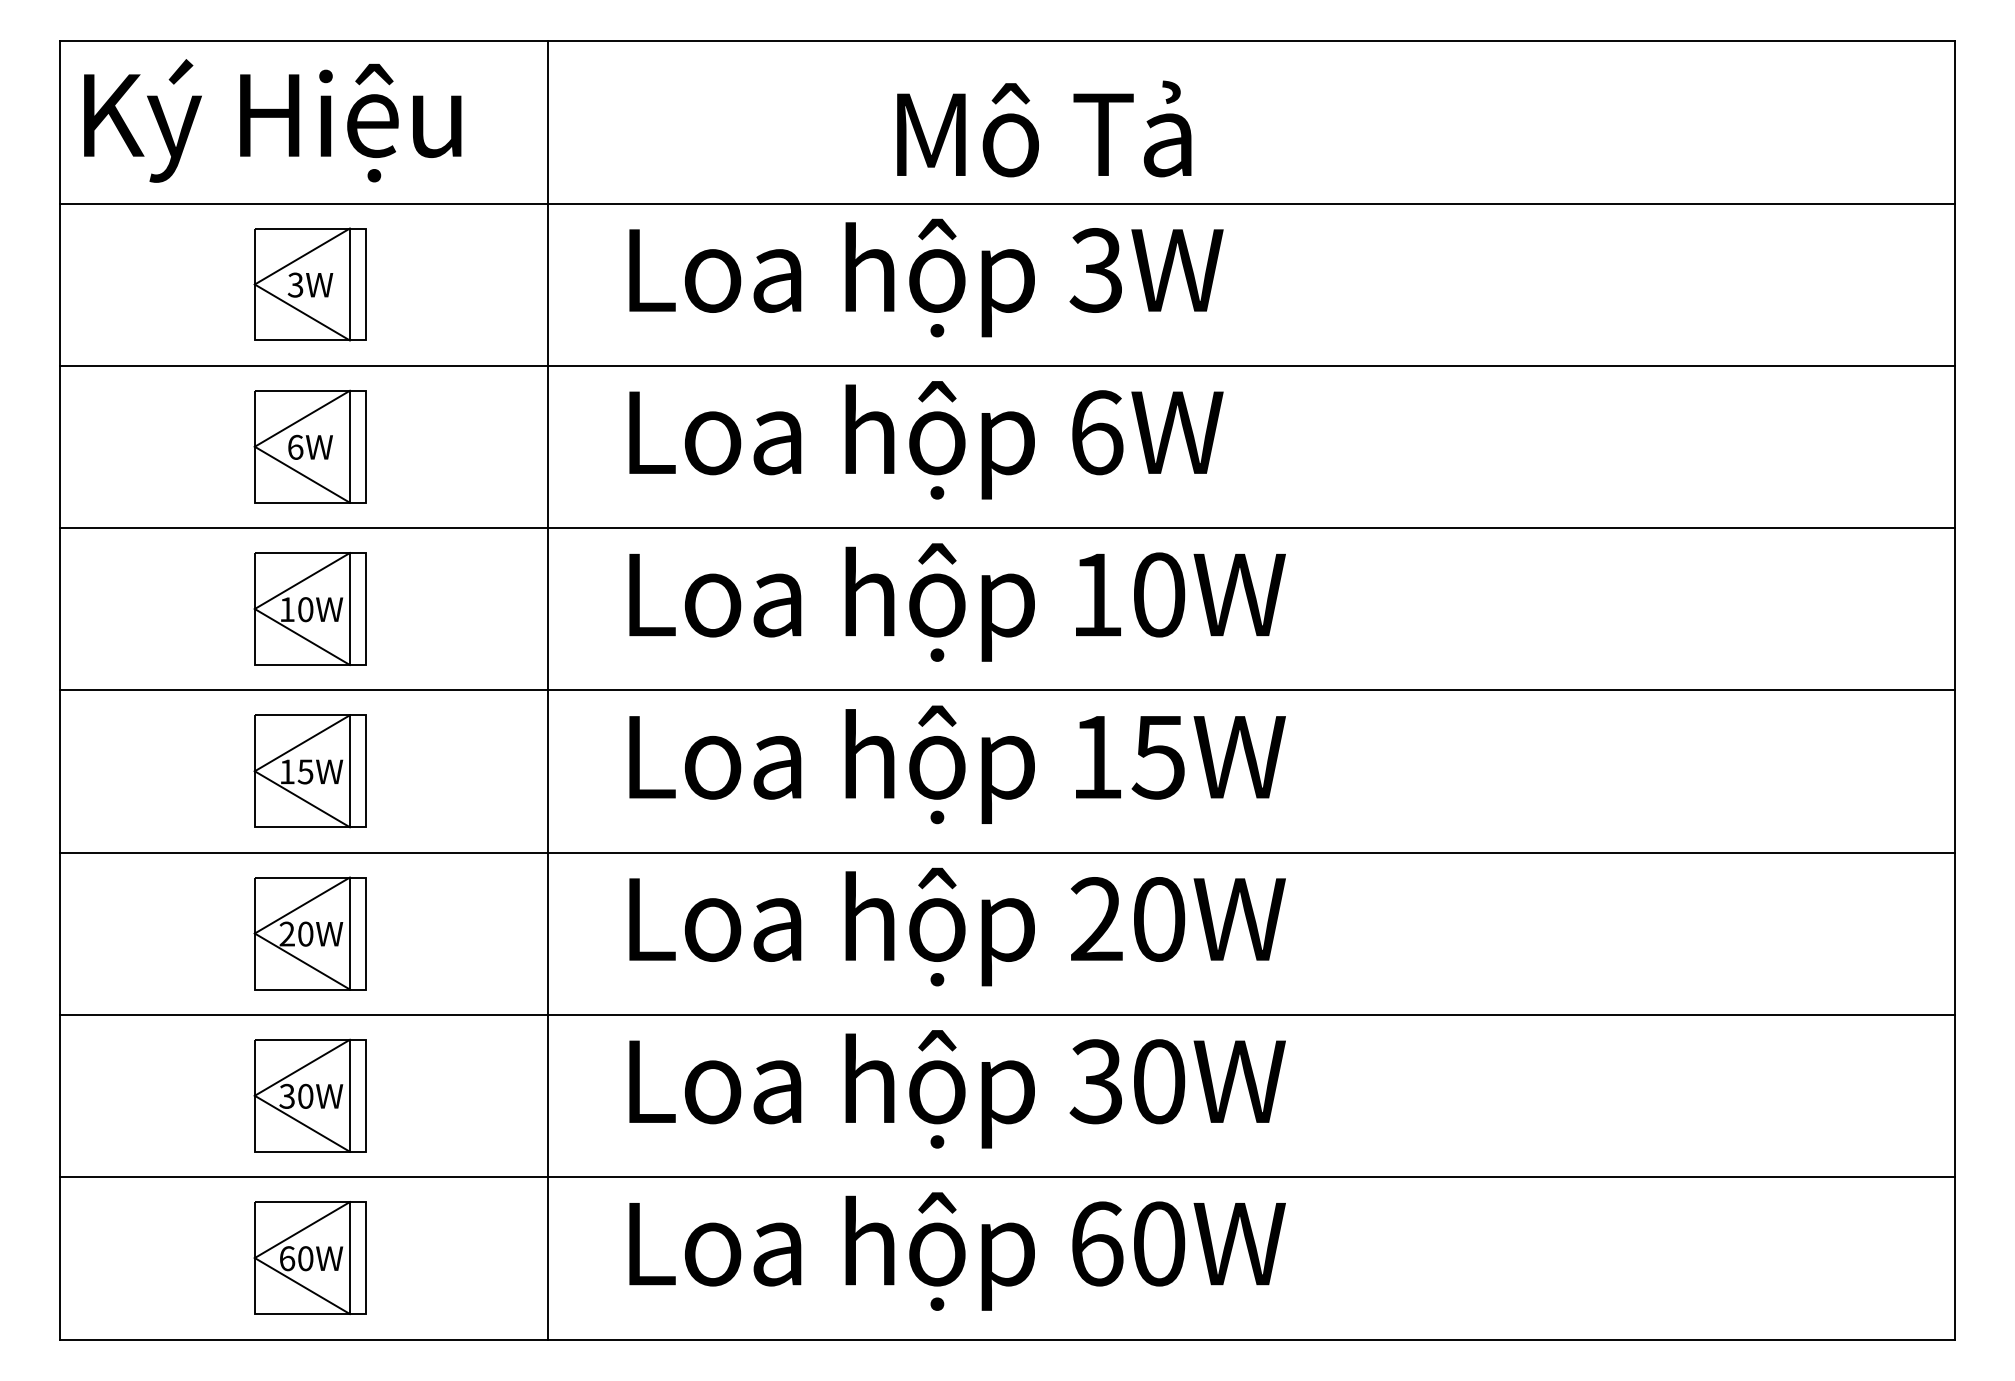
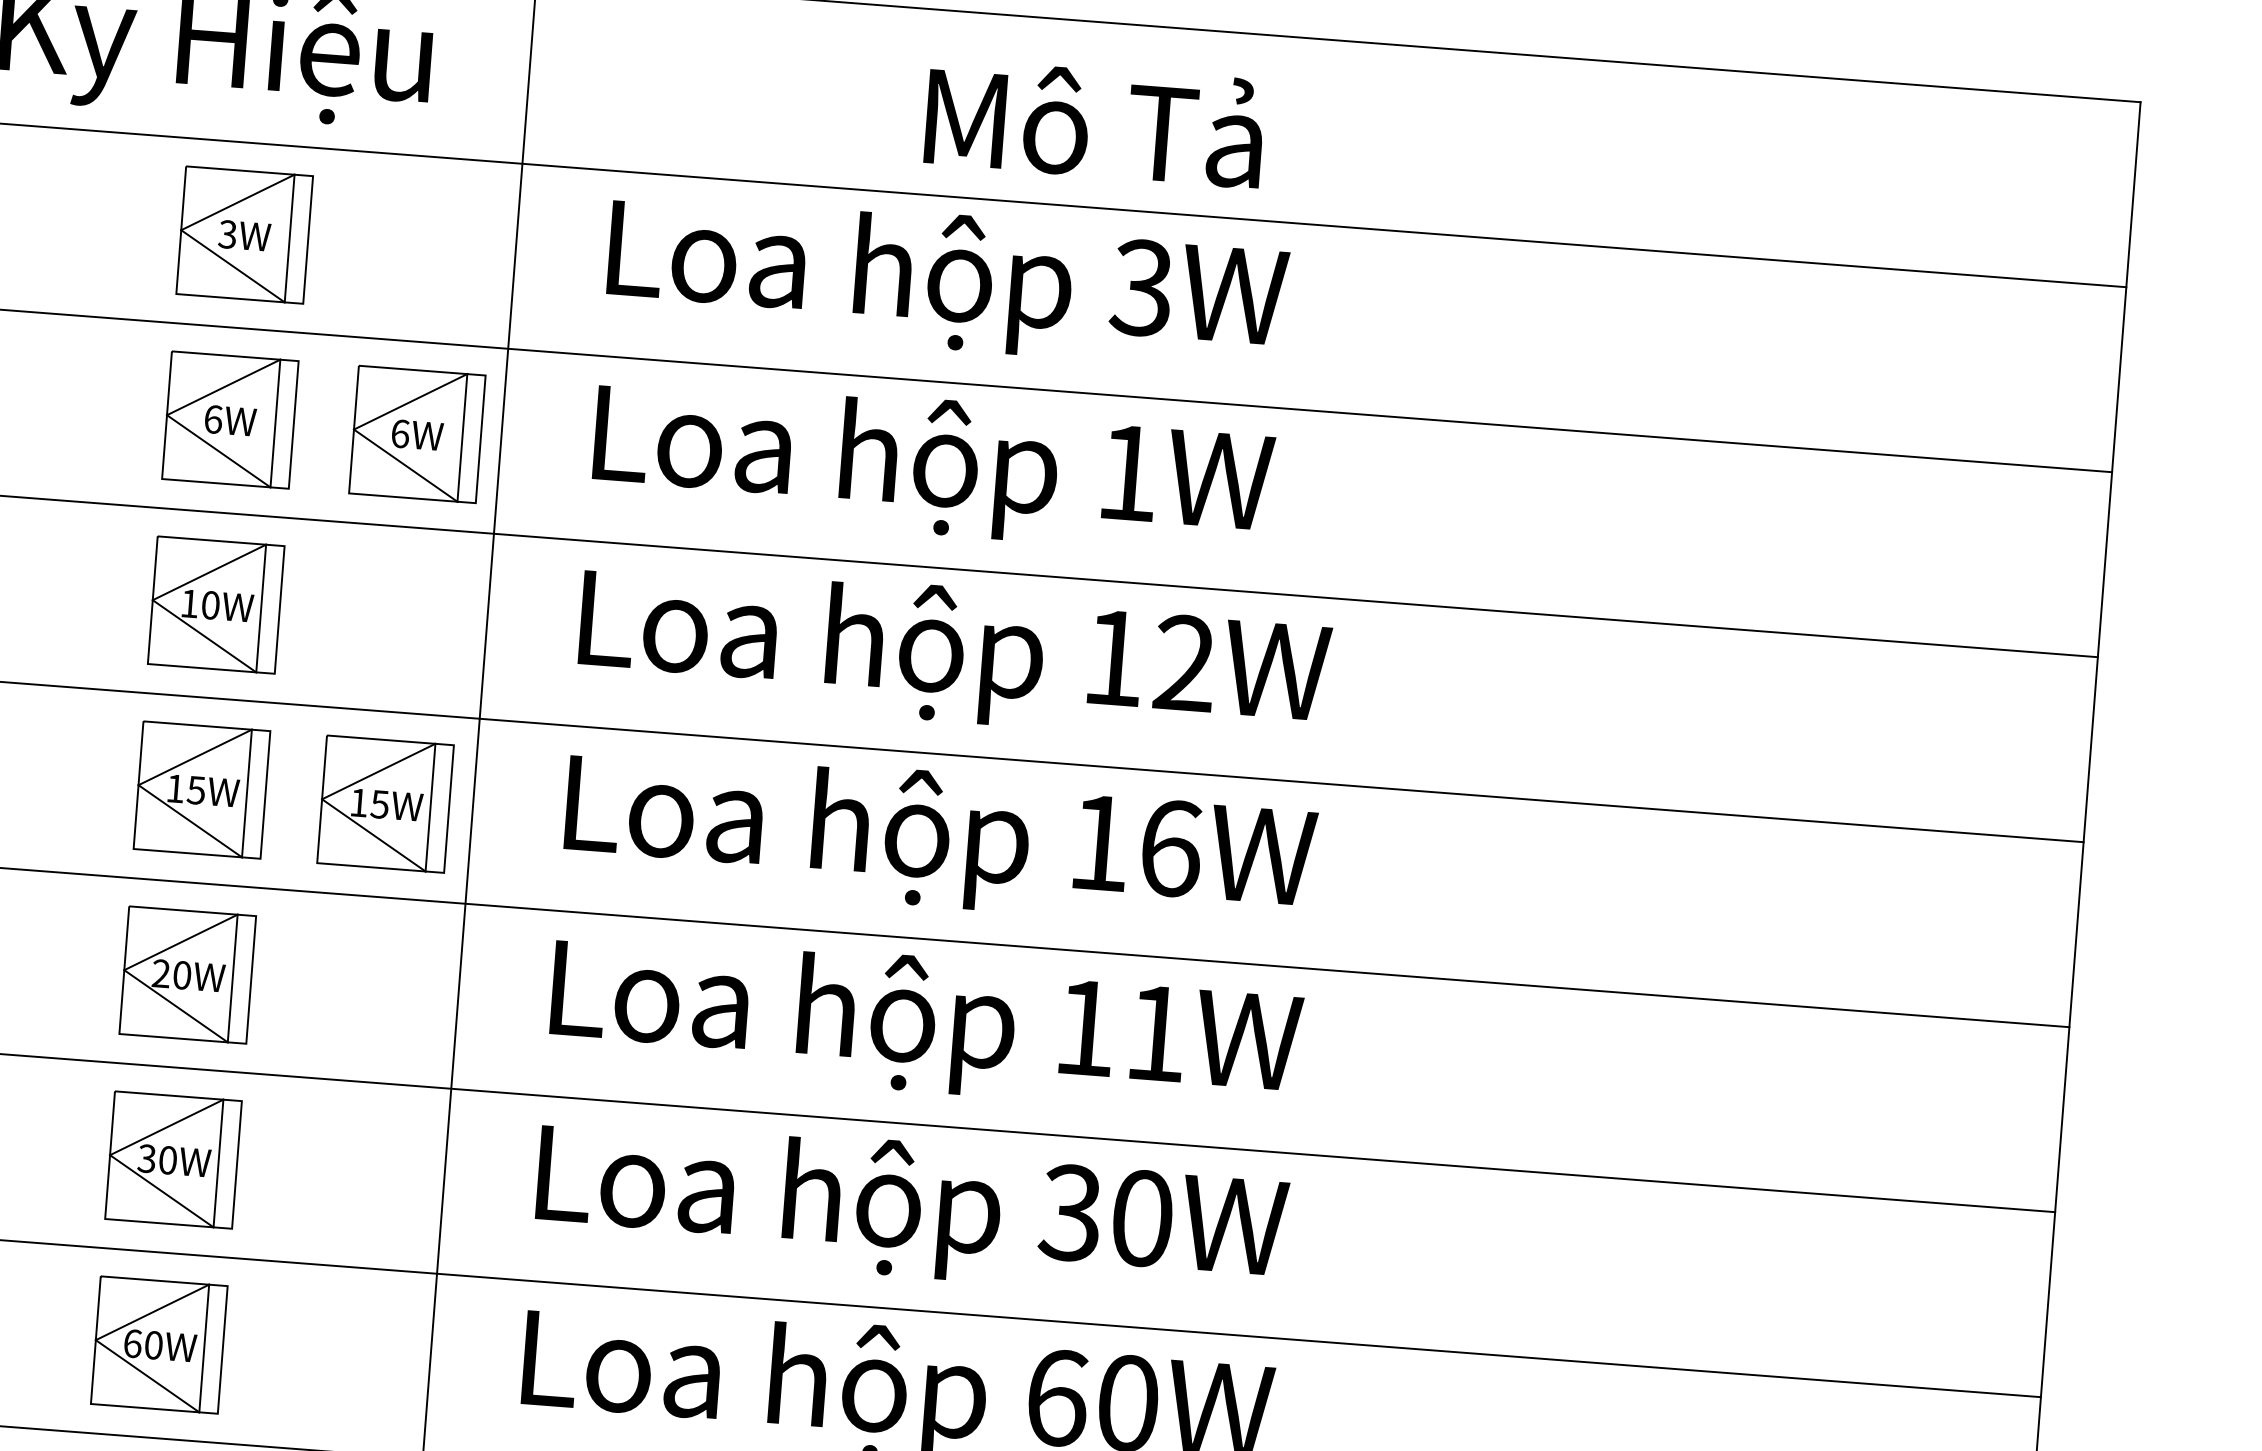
text: (1097, 432) -> (1129, 472), 6W -> 1W
part: (473, 446) -> (416, 434), added
text: (1159, 594) -> (1185, 663), 10W -> 12W
text: (1158, 756) -> (1170, 847), 15W -> 16W
part: (470, 771) -> (384, 804), added
text: (1127, 919) -> (1120, 1030), 20W -> 11W

